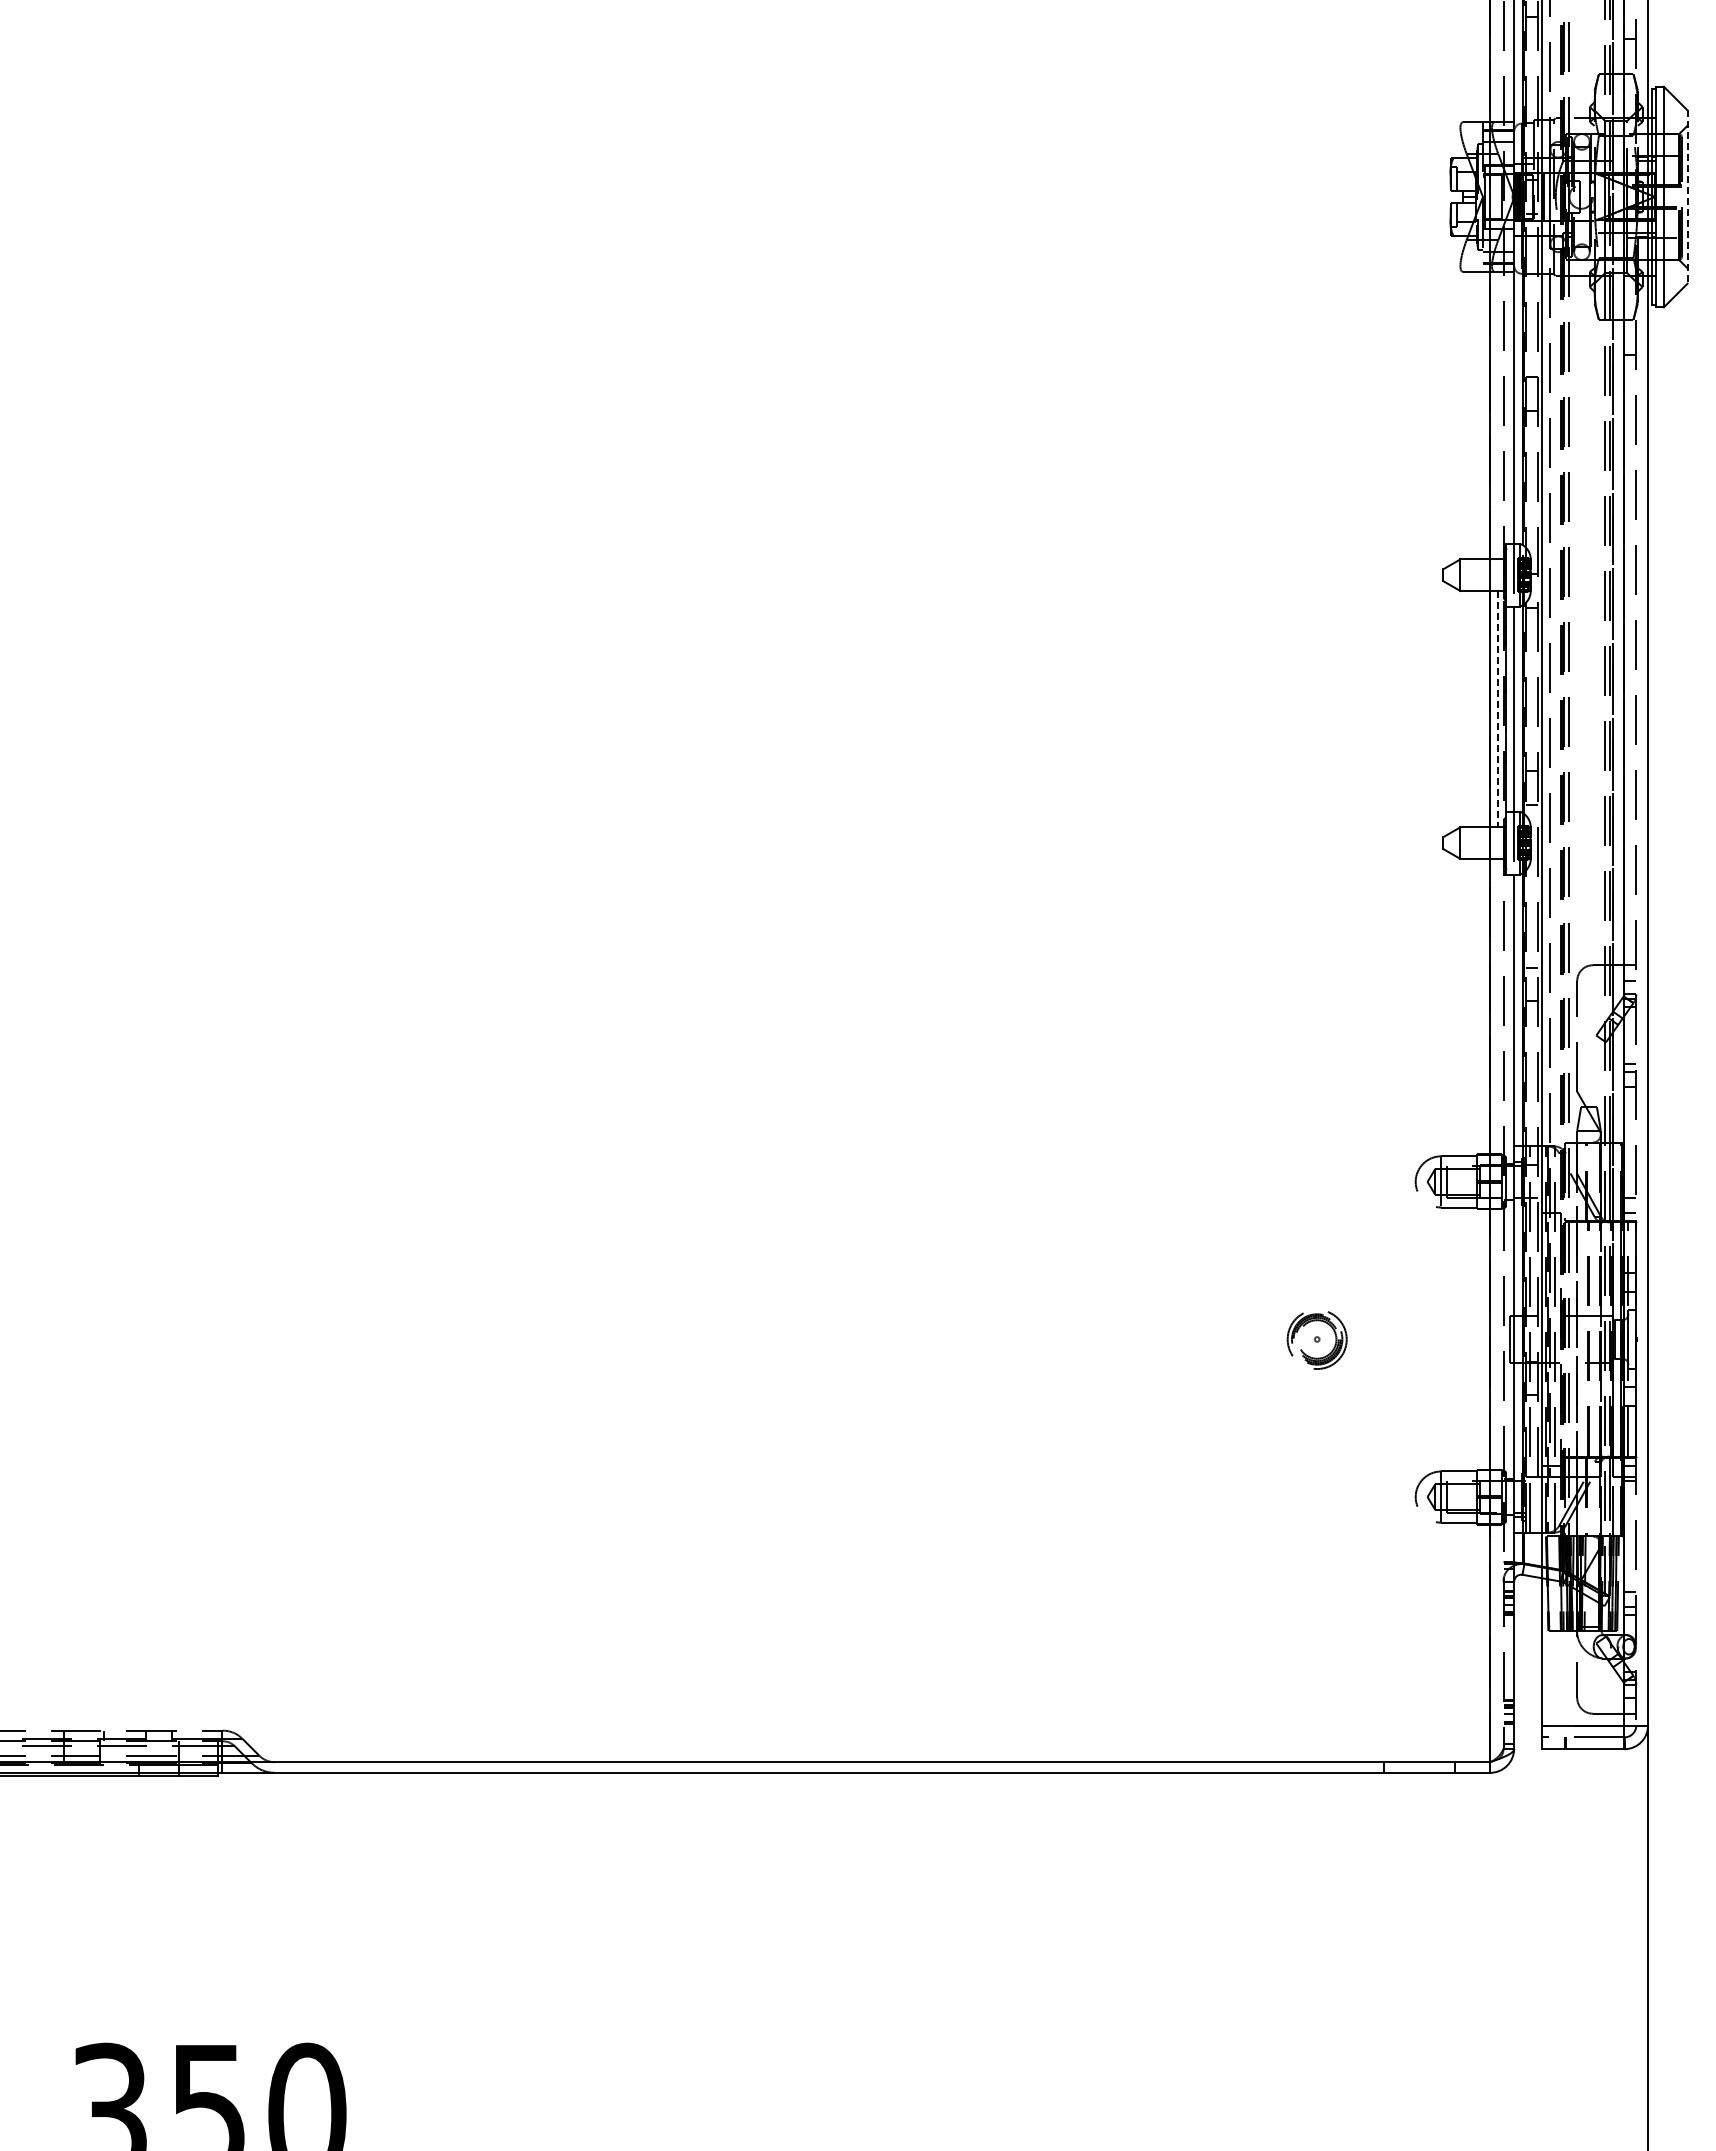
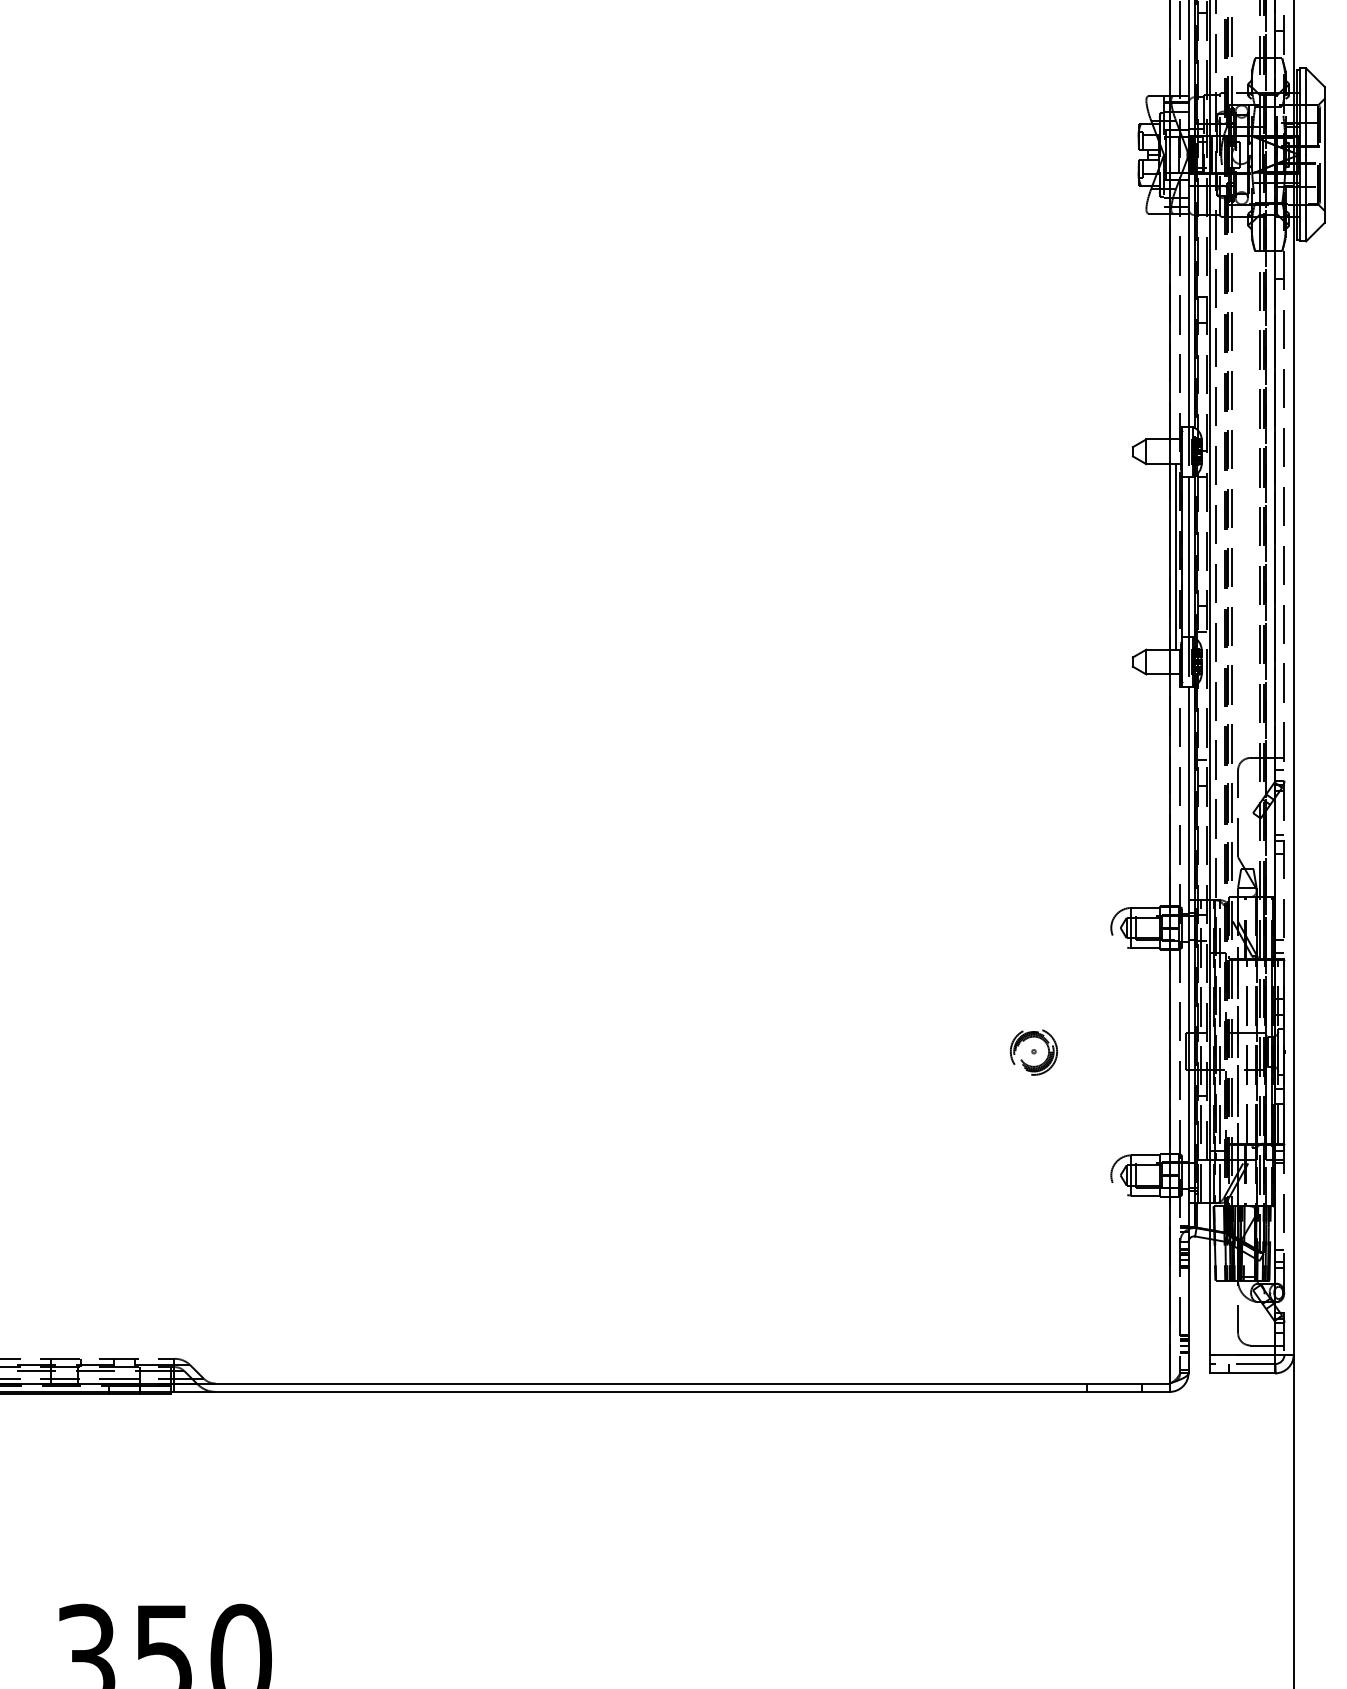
line: (1687, 197) -> (1324, 155), dashed -> solid
line: (1498, 709) -> (1176, 557), dashed -> solid

